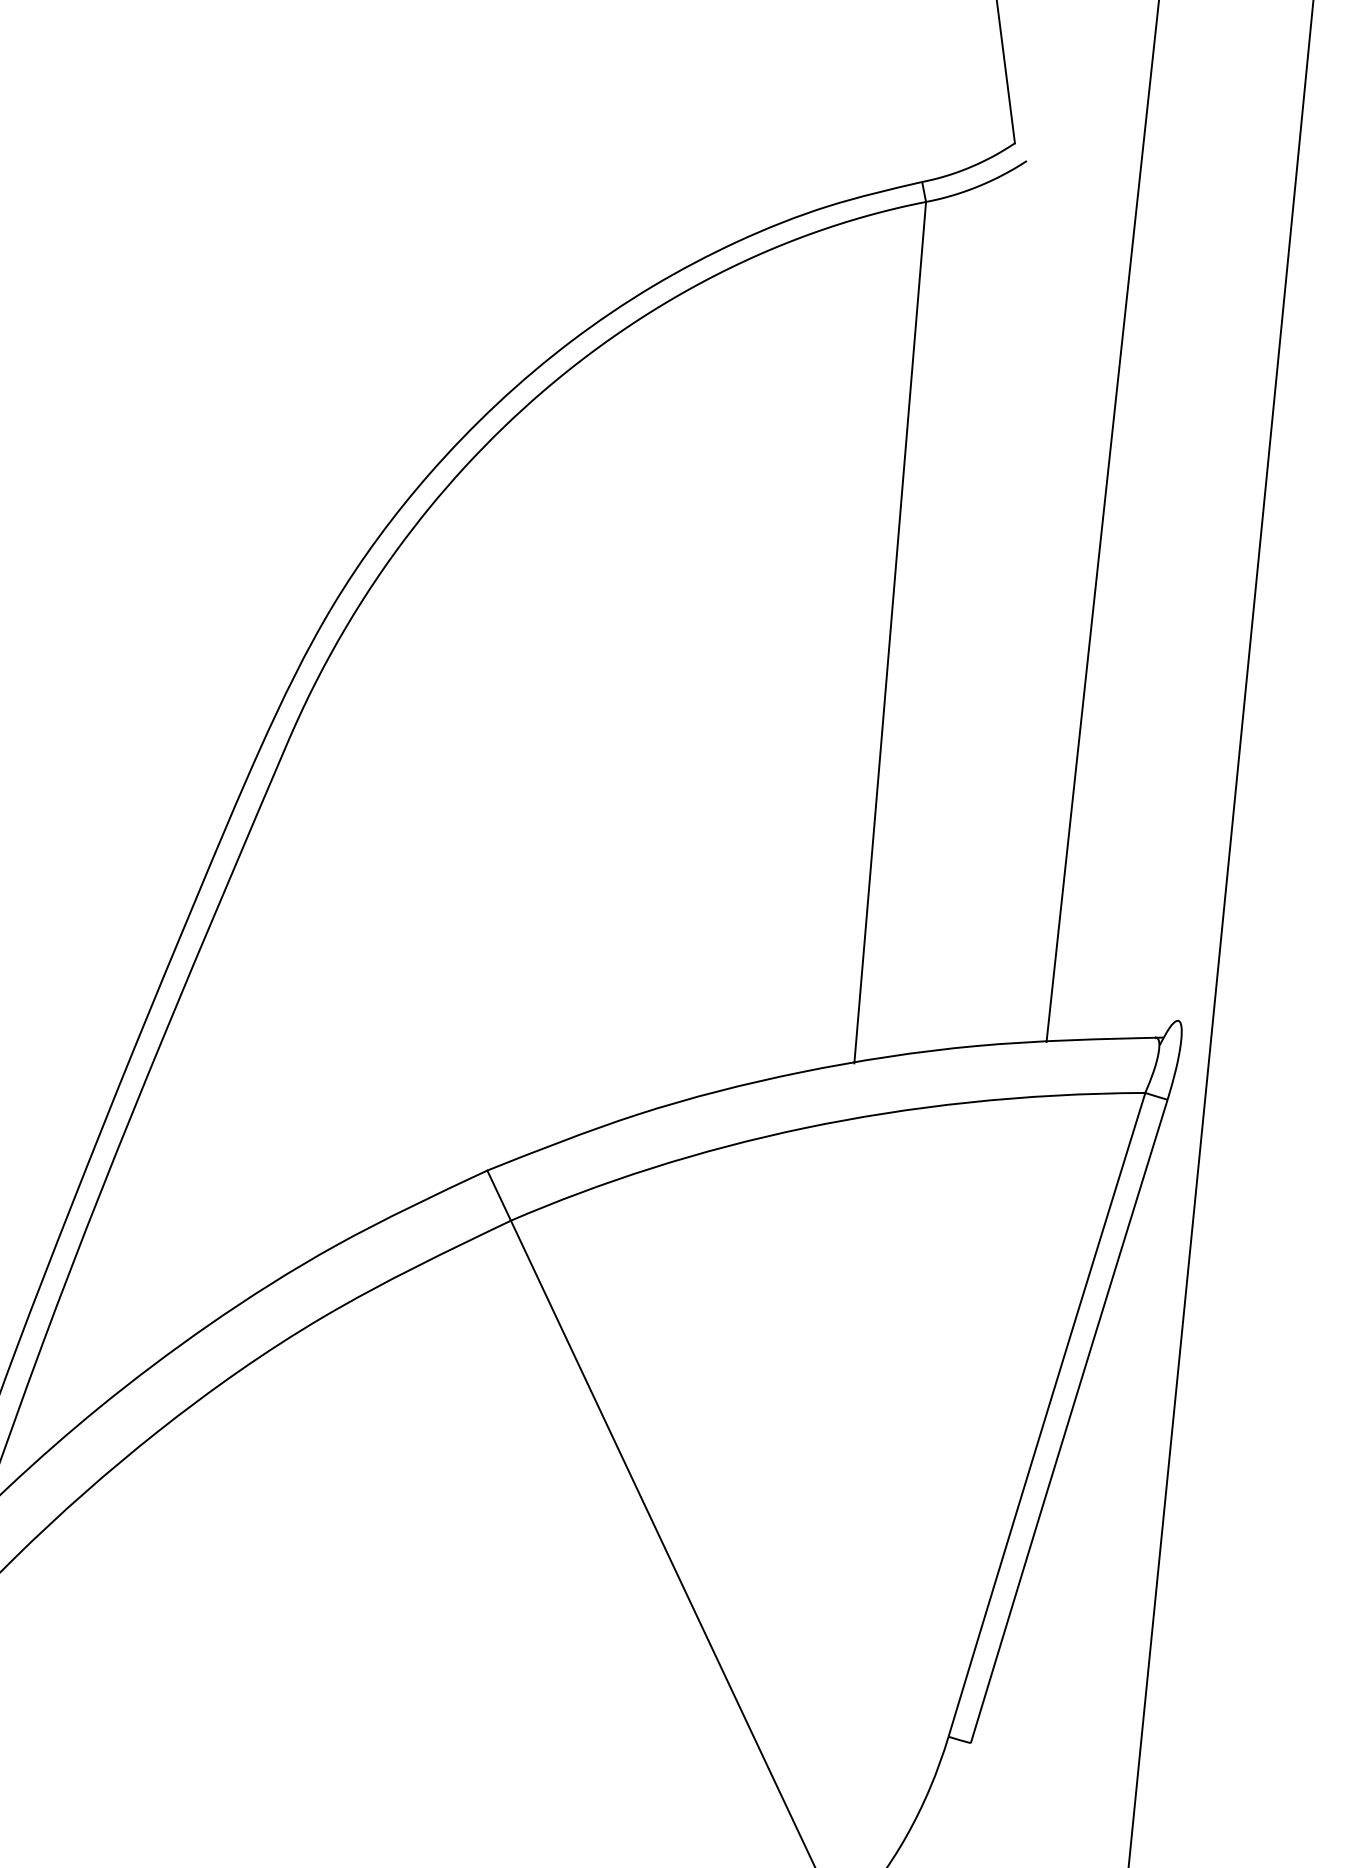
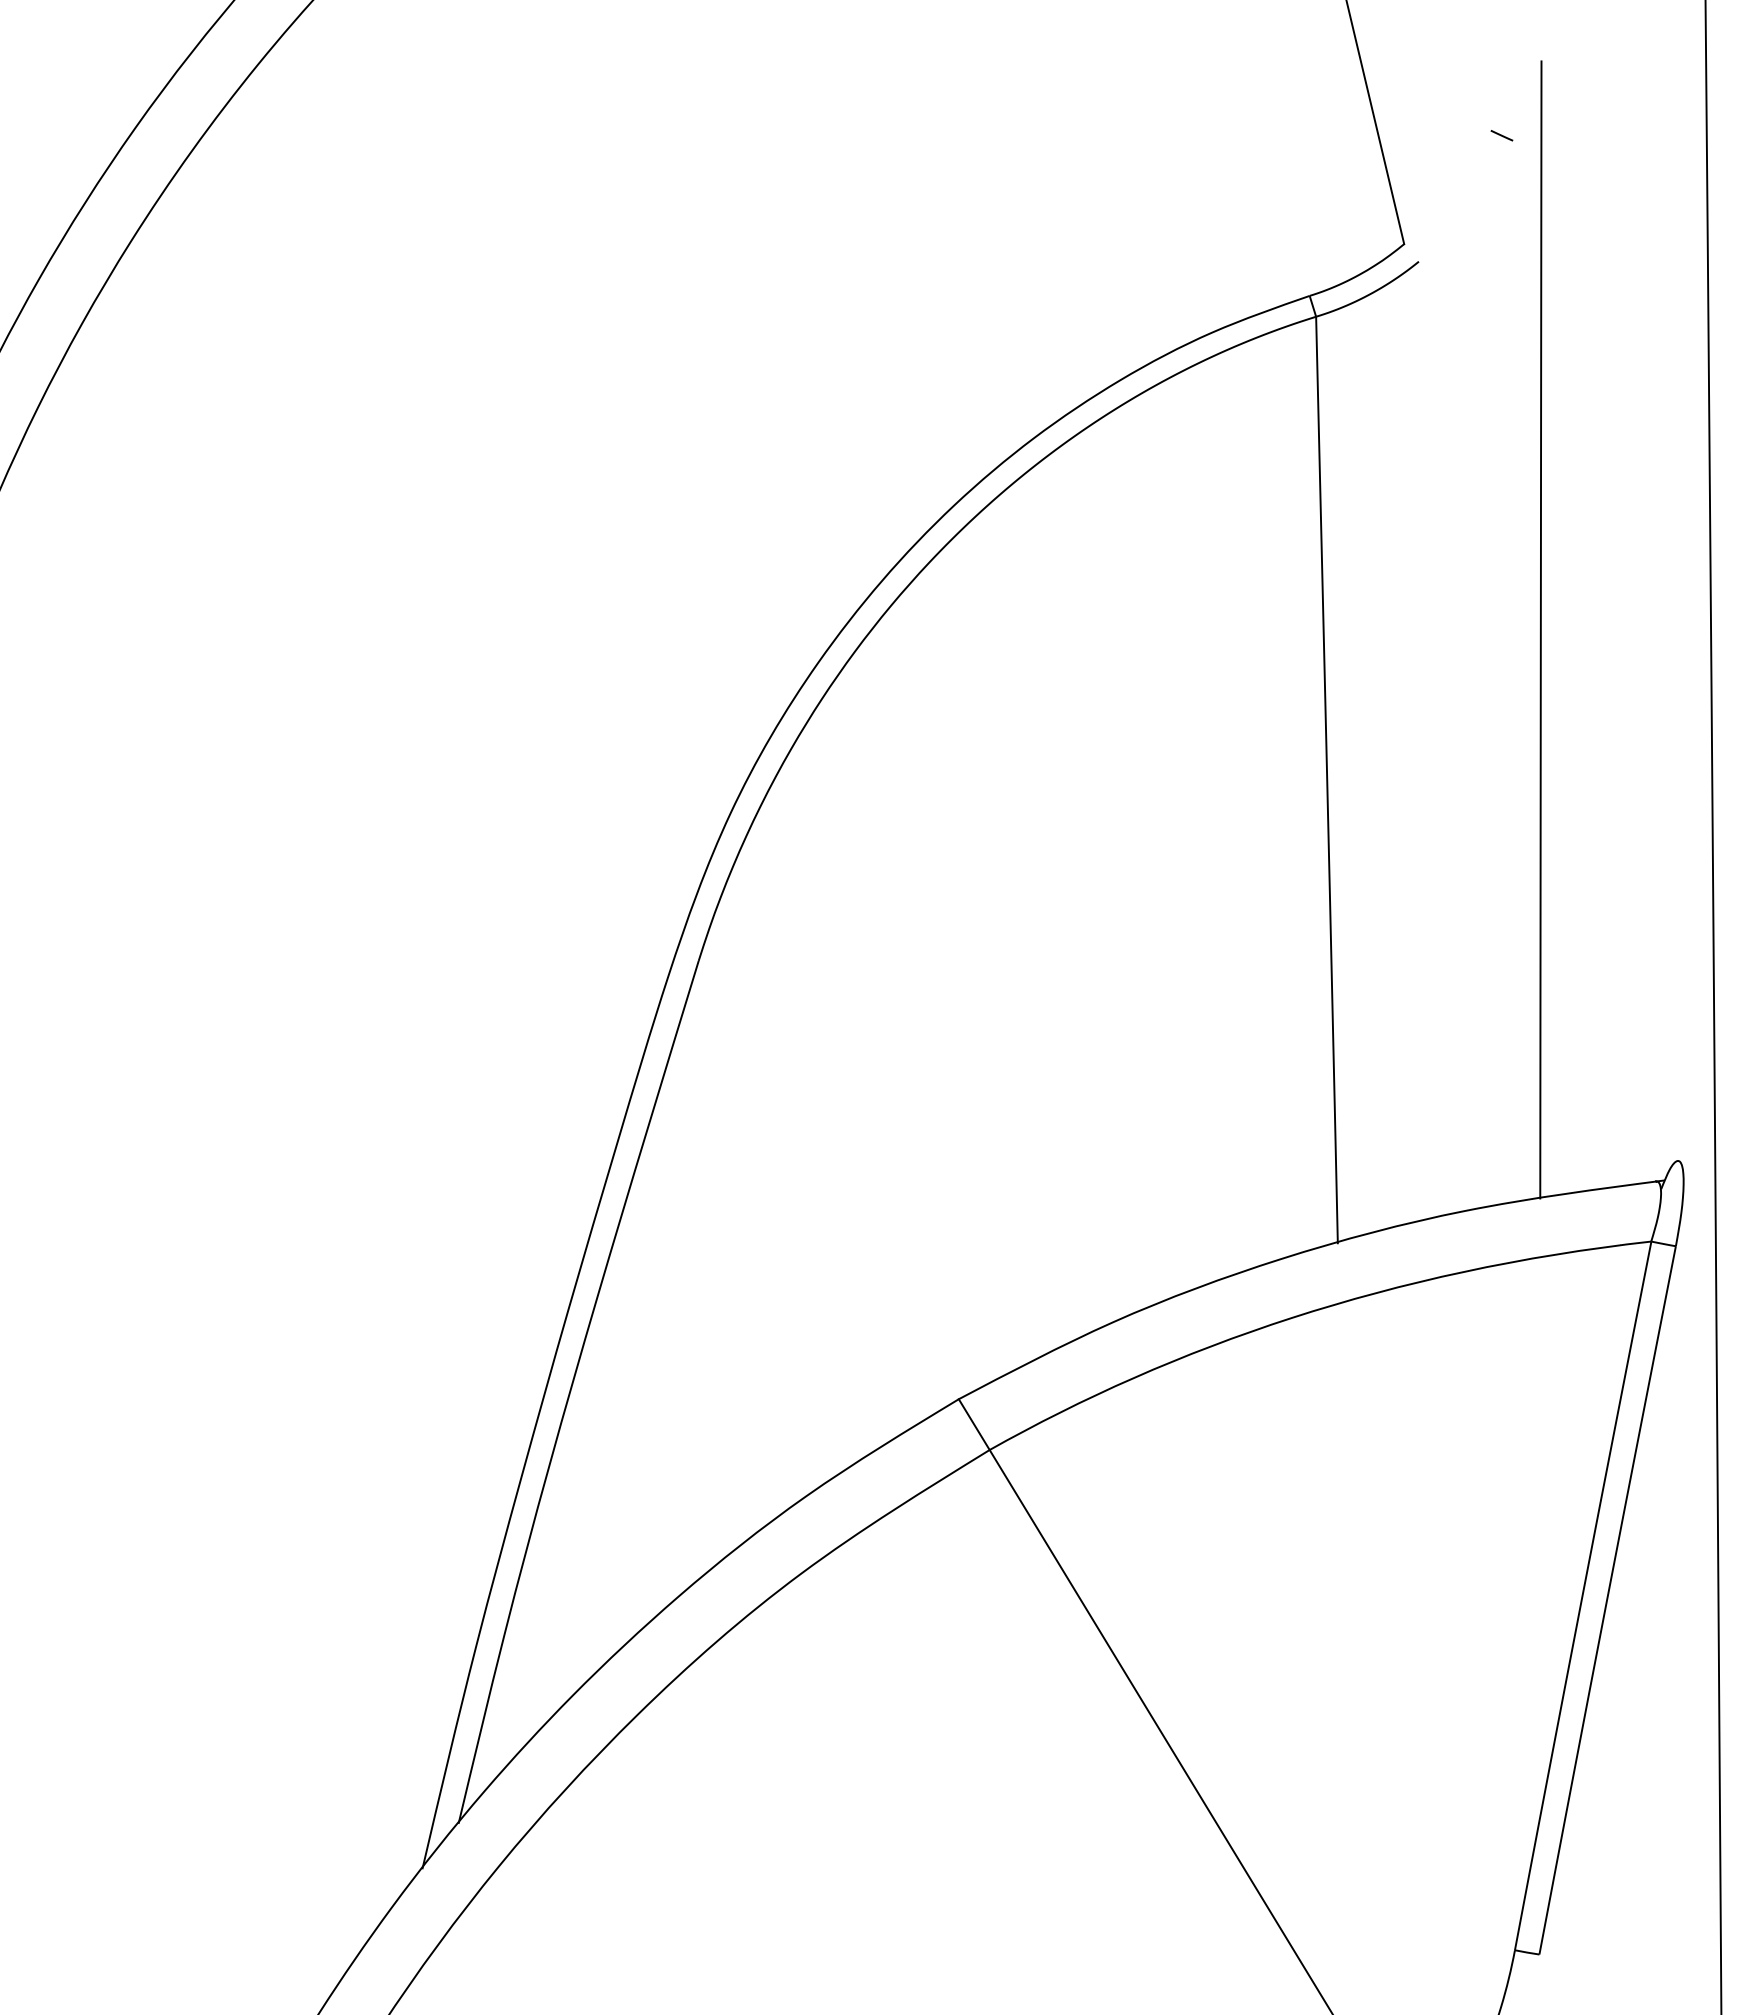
line: (1115, 52) -> (1501, 135), added

